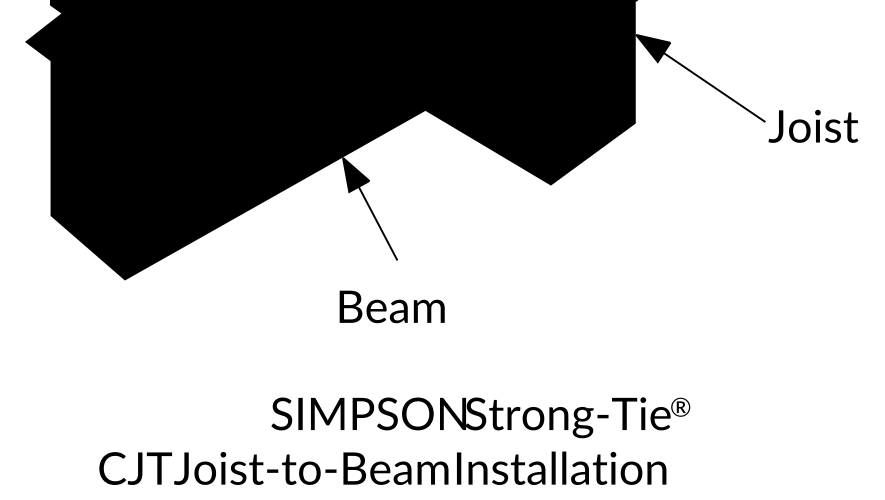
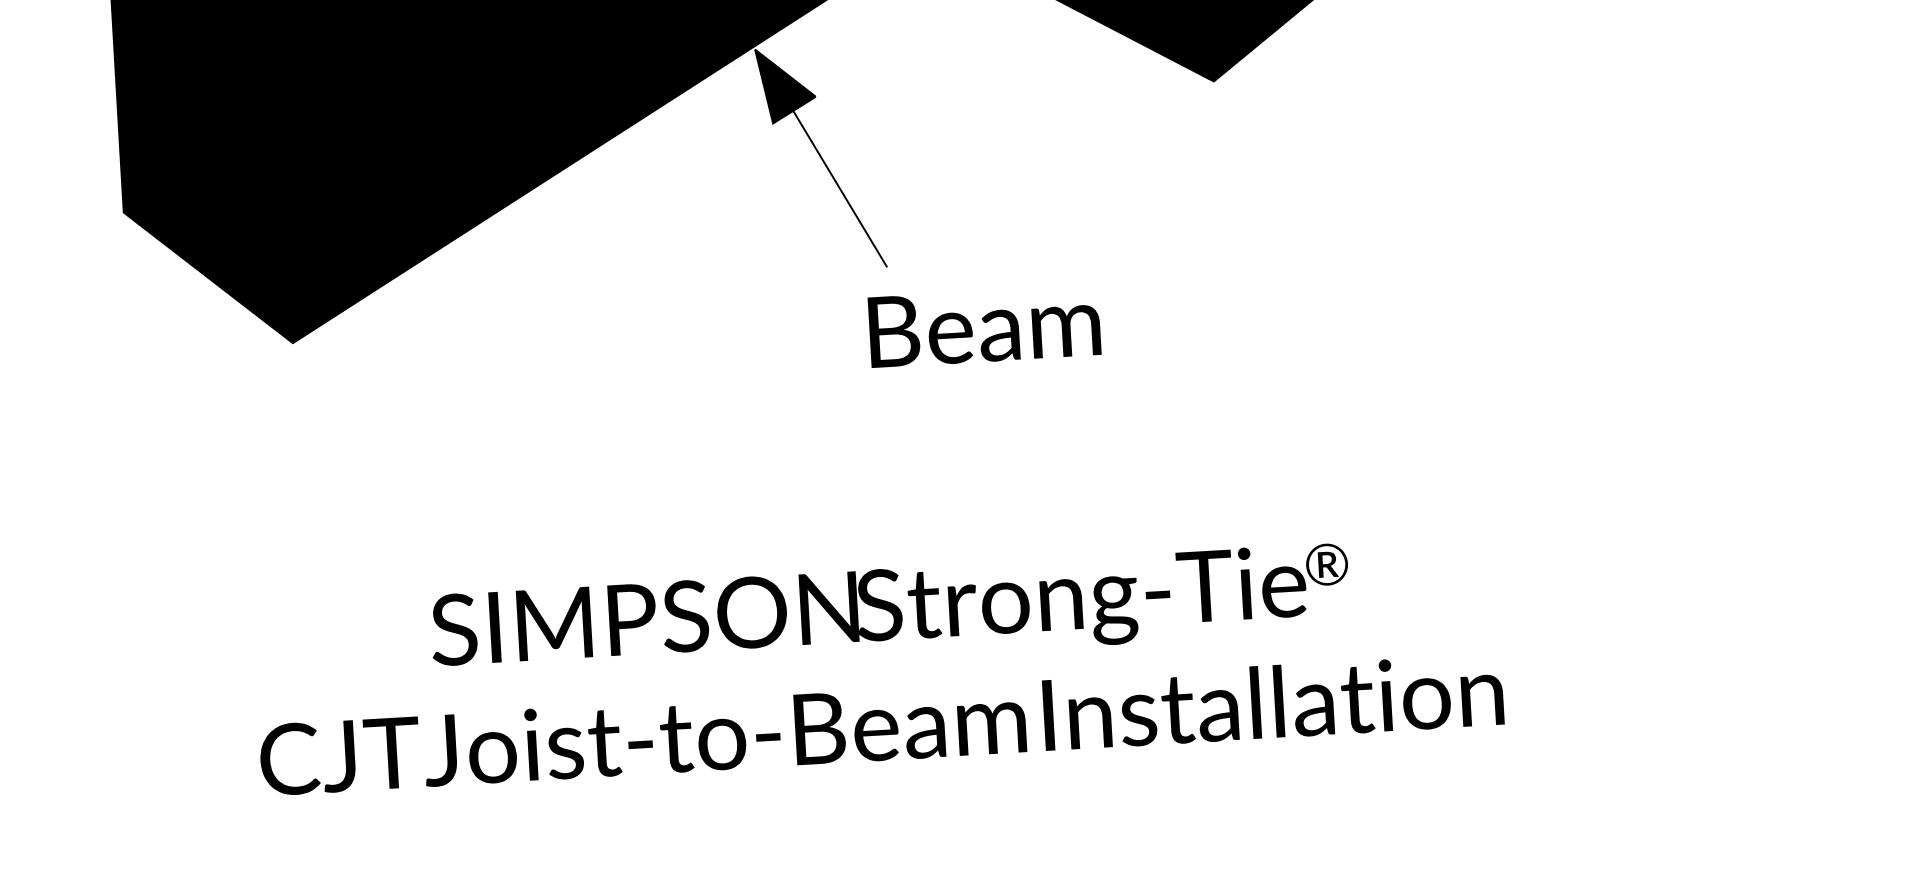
text: (391, 306) -> (983, 325), moved
text: (480, 417) -> (889, 612), moved

